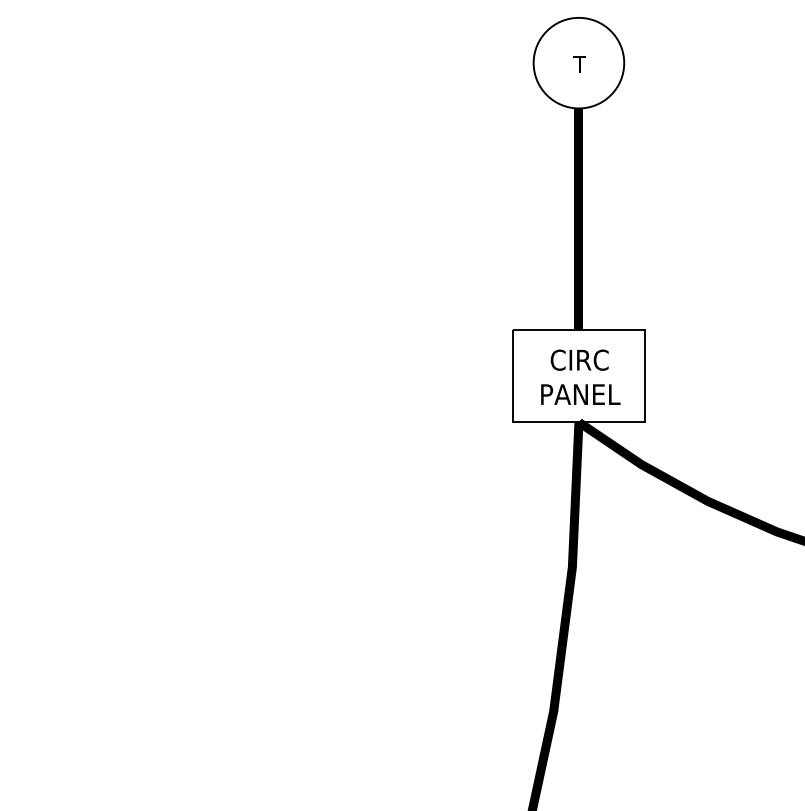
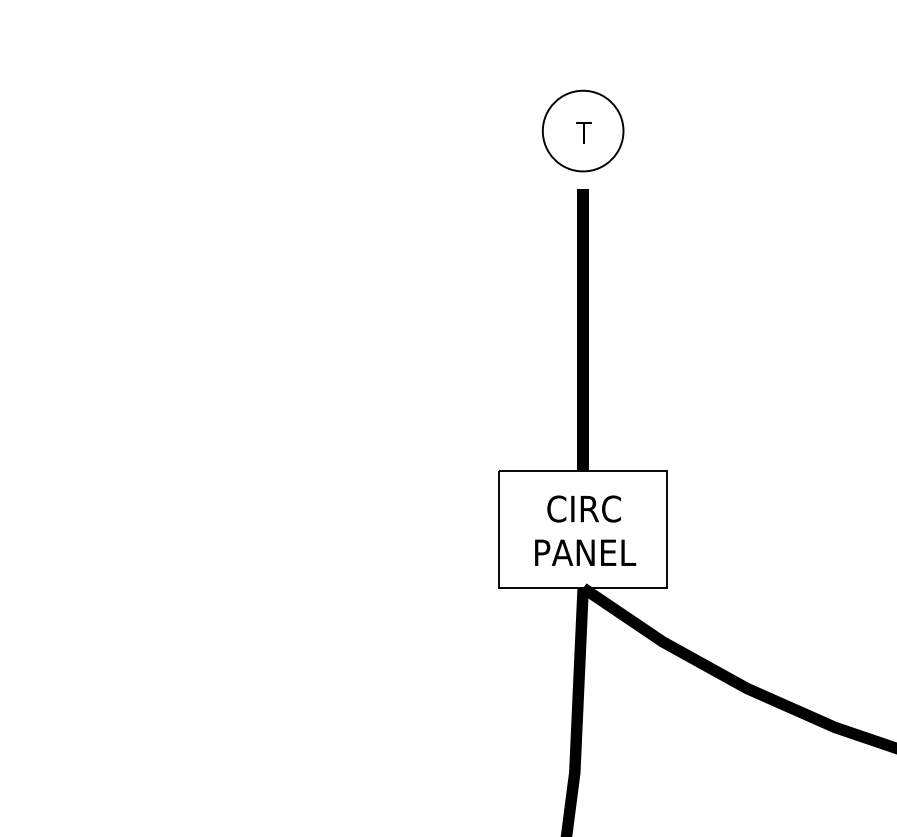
circle: (578, 62) -> (582, 130), size x0.7

